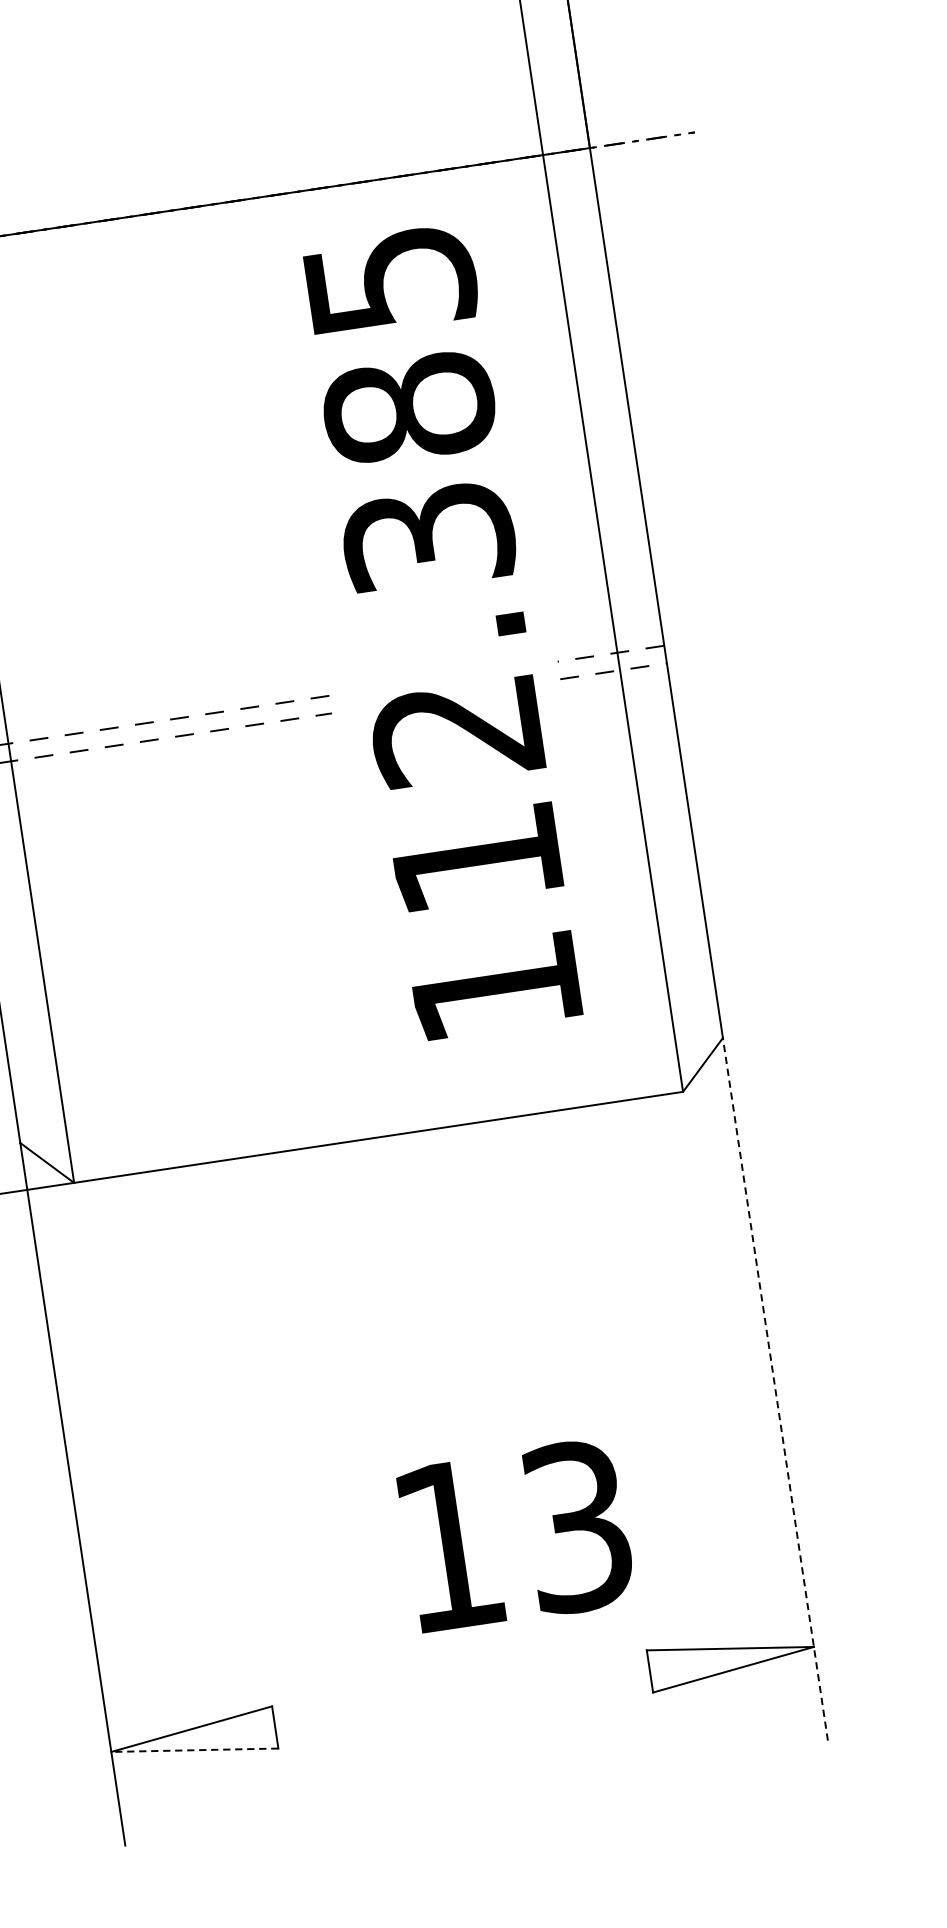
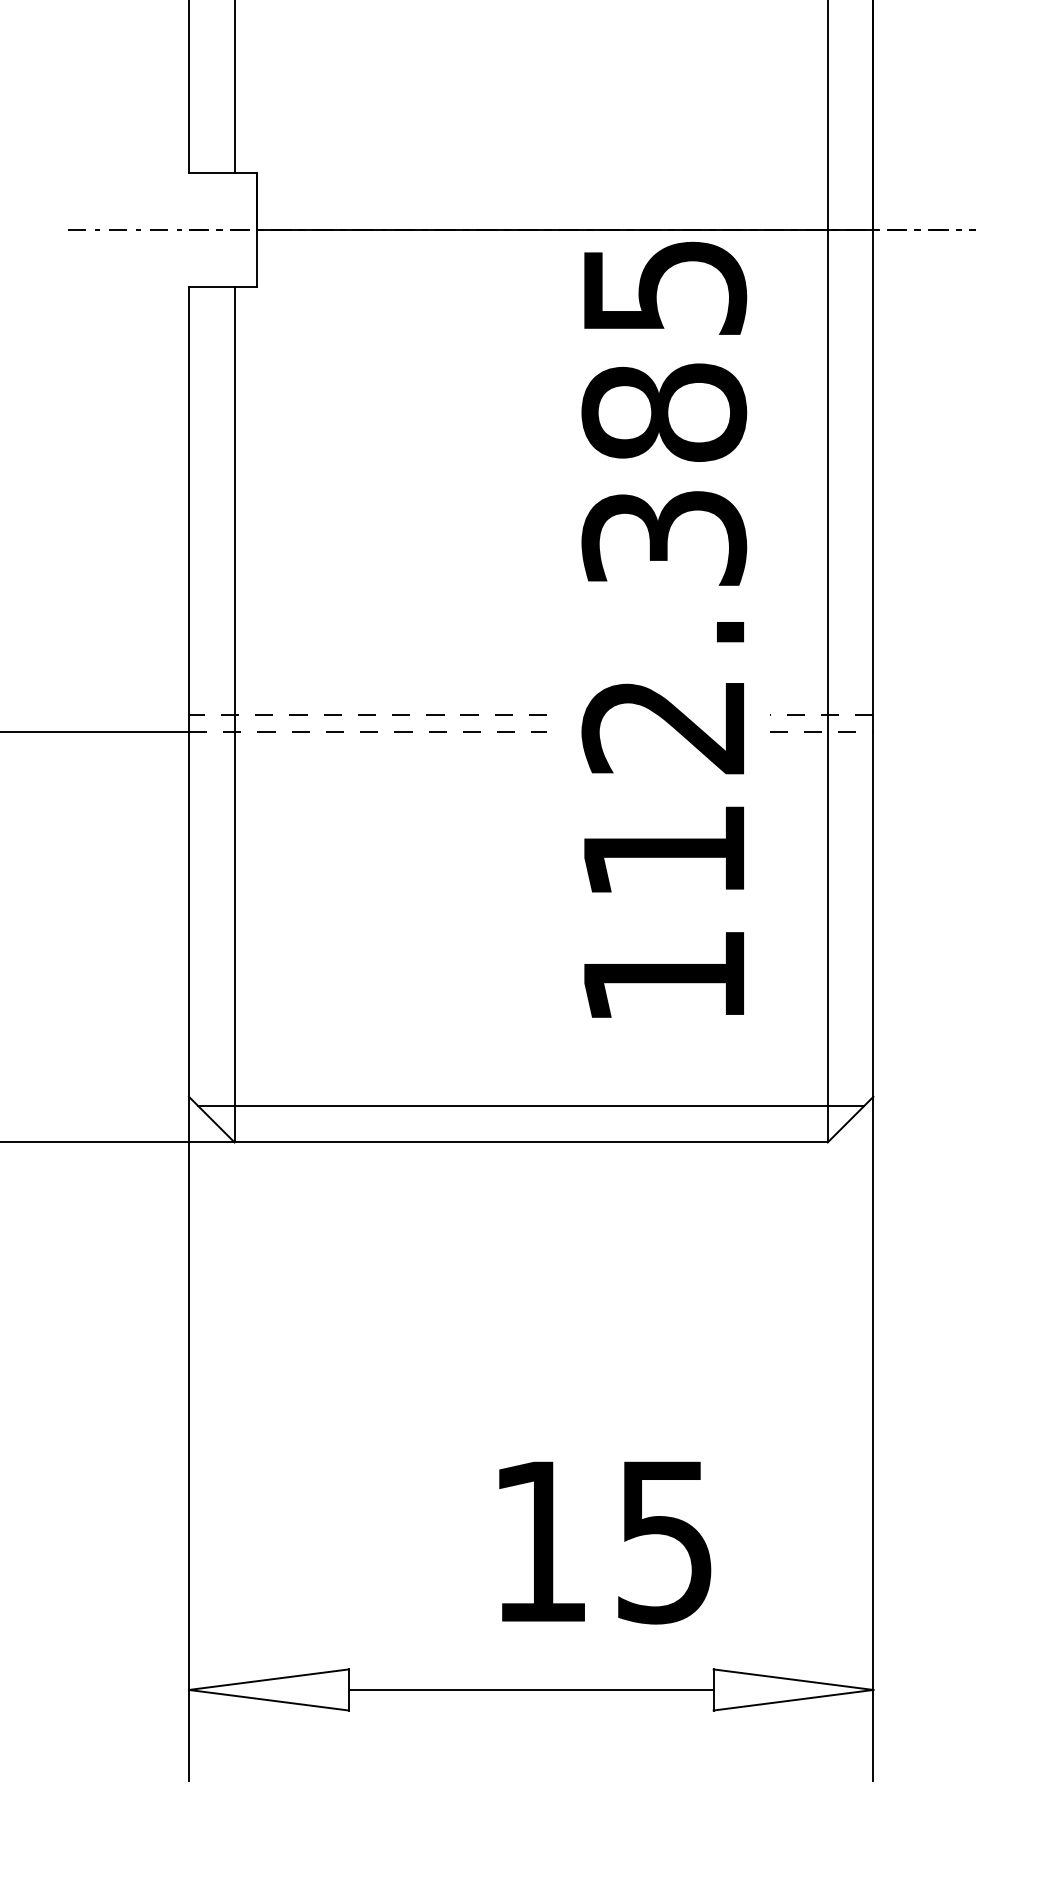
text: (442, 631) -> (664, 629), moved
line: (373, 1099) -> (531, 1105), added
line: (775, 1388) -> (873, 1438), dashed -> solid
text: (577, 1526) -> (665, 1541), 13 -> 15
line: (461, 1699) -> (530, 1689), added
line: (194, 1750) -> (268, 1700), dashed -> solid

